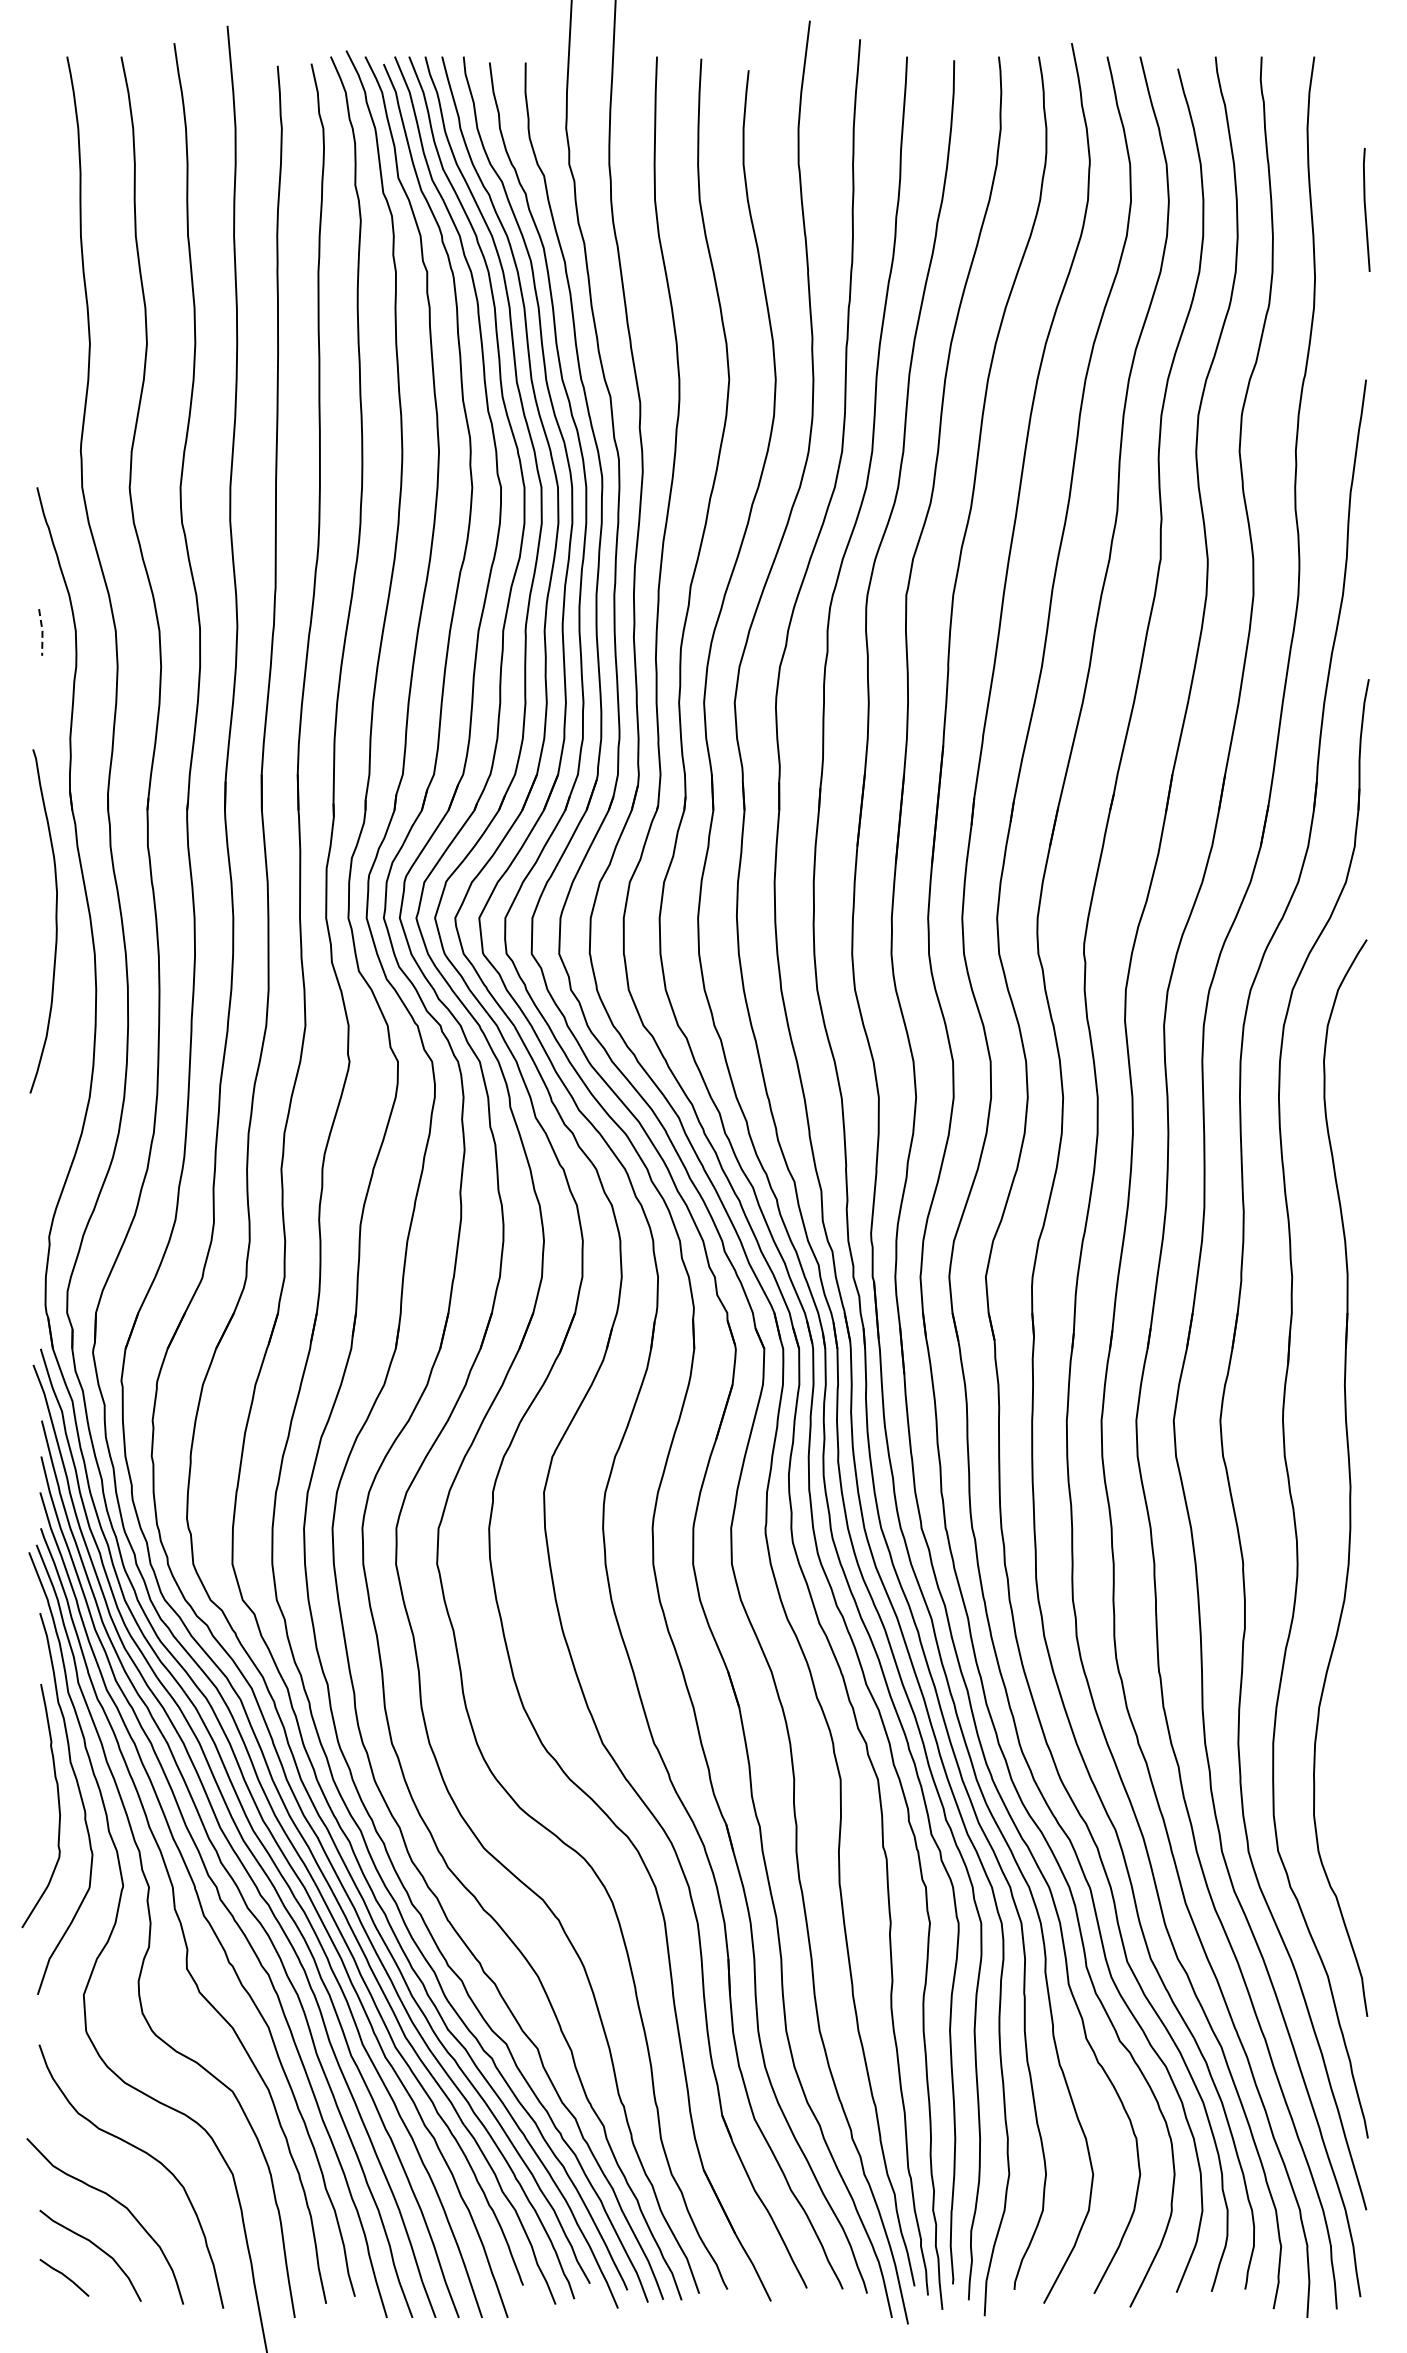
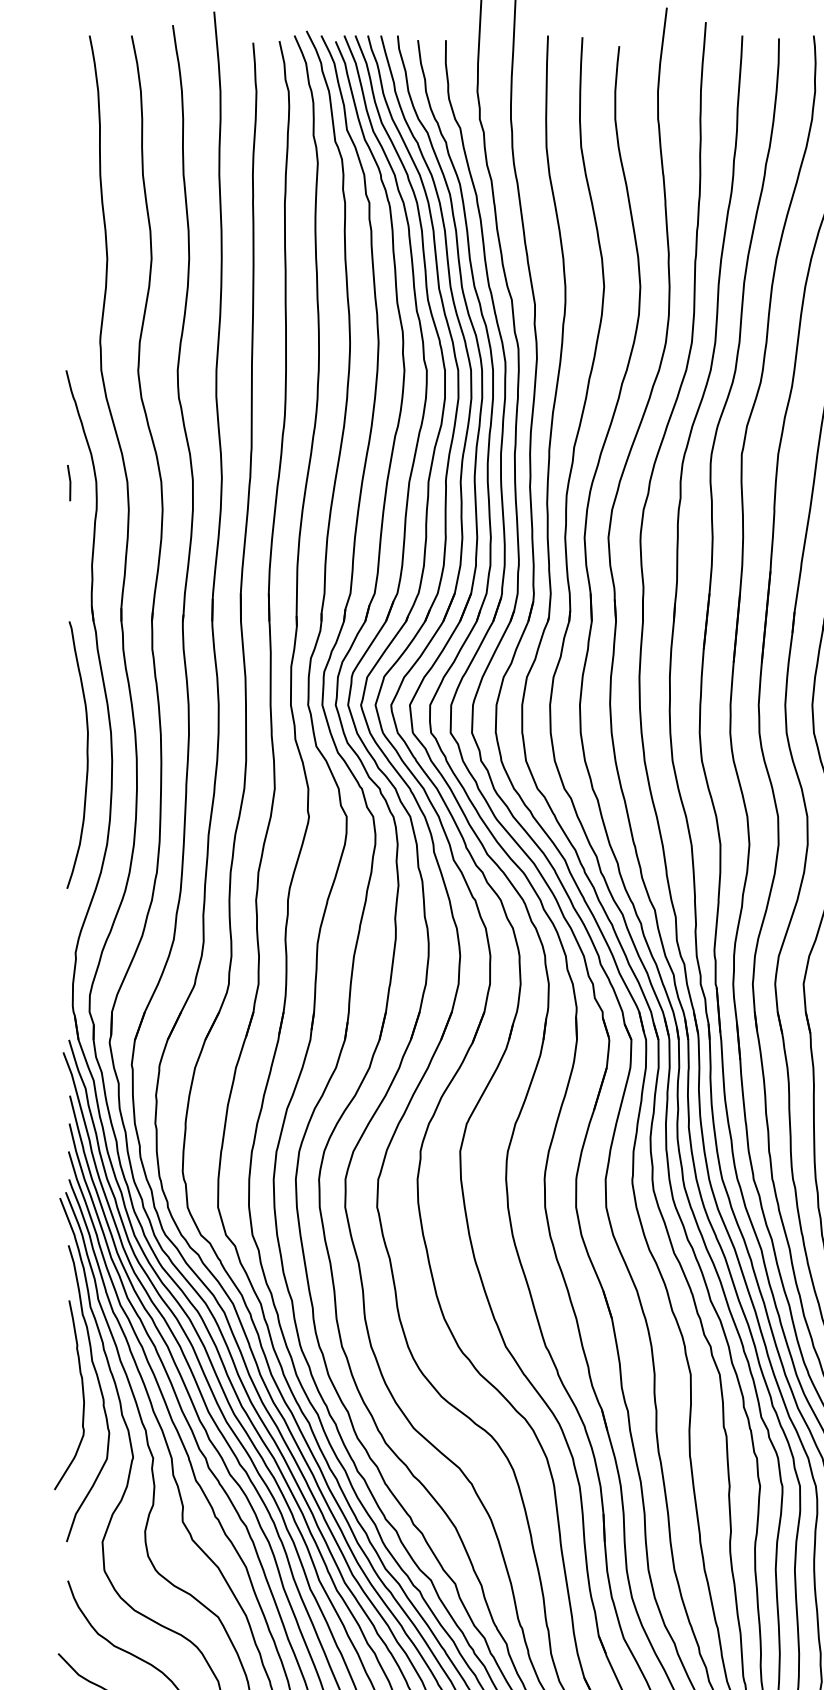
line: (42, 631) -> (70, 482), dashed -> solid
curve: (55, 921) -> (86, 755), moved

